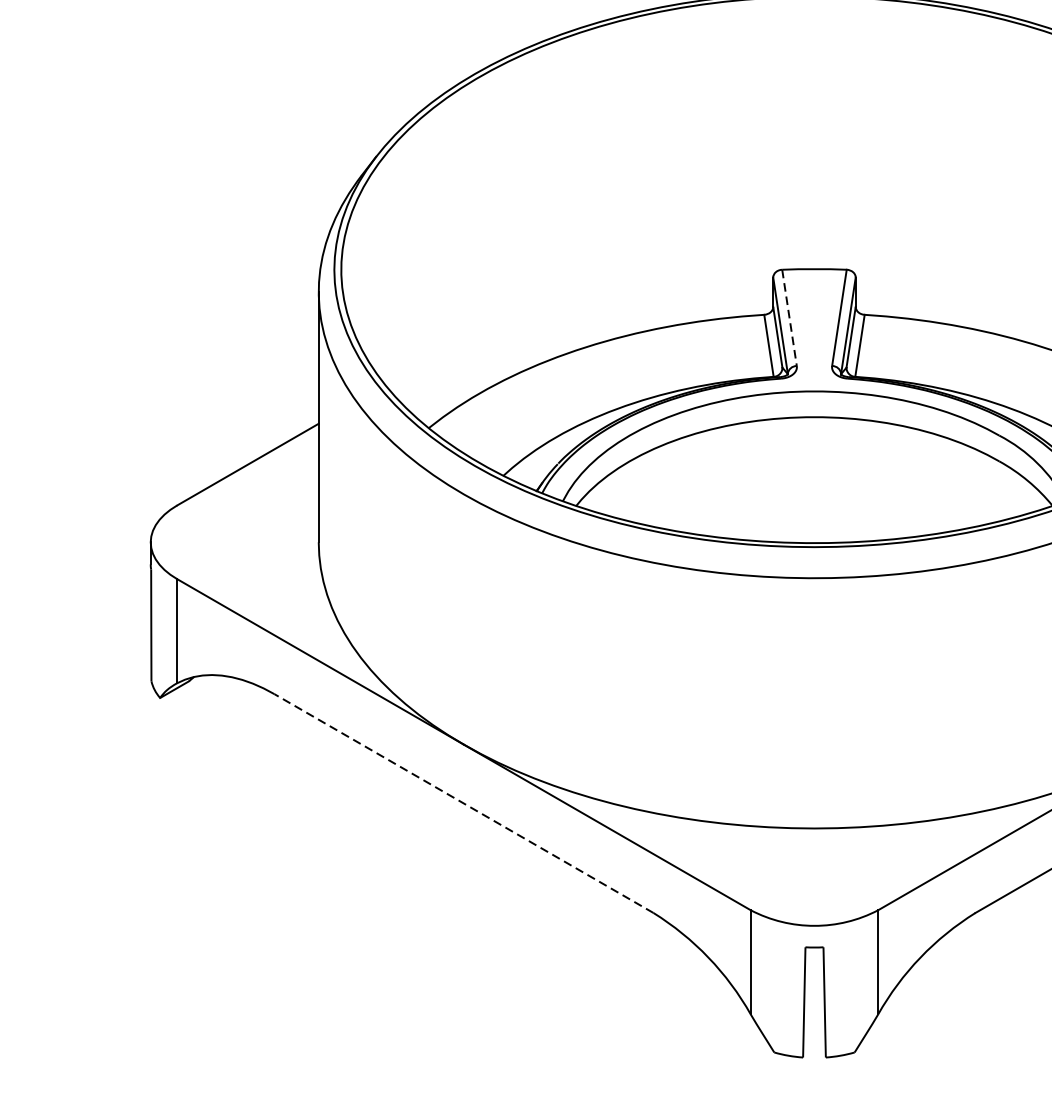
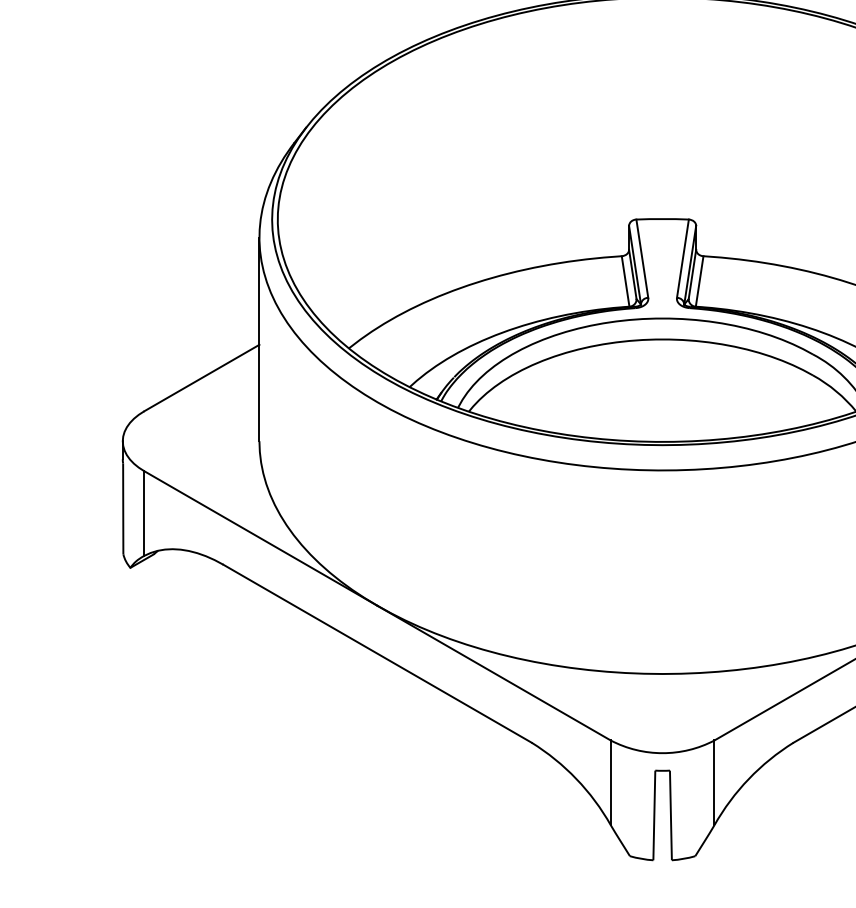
line: (789, 317) -> (642, 258), dashed -> solid
line: (463, 803) -> (377, 653), dashed -> solid

